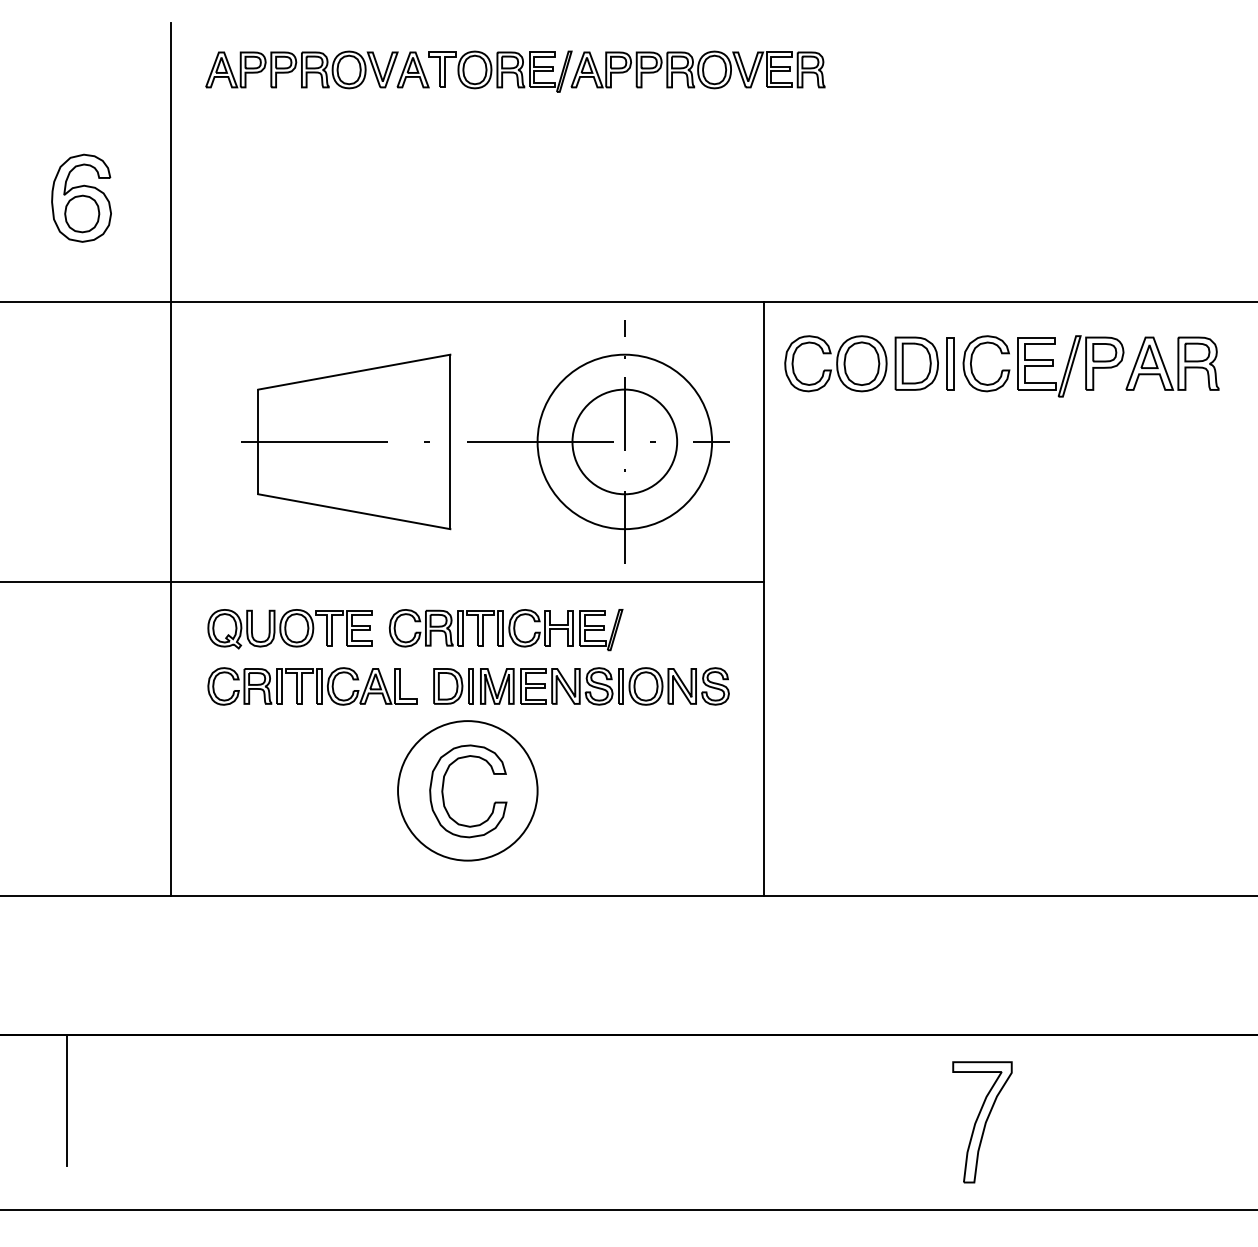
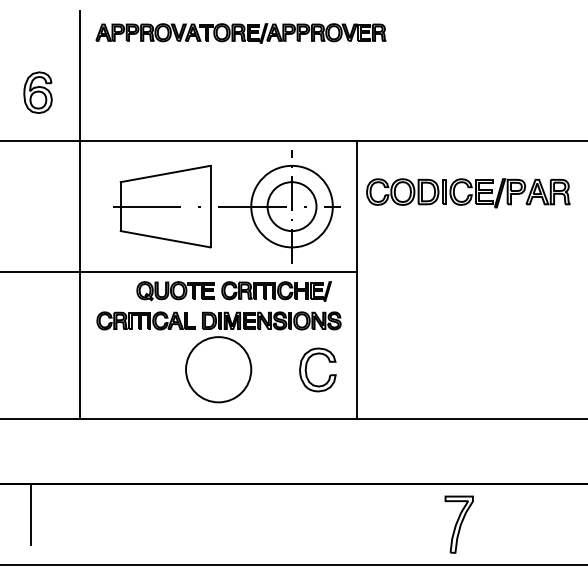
part: (1002, 366) -> (468, 193), moved
part: (414, 629) -> (233, 291), moved
part: (446, 781) -> (307, 365), moved

